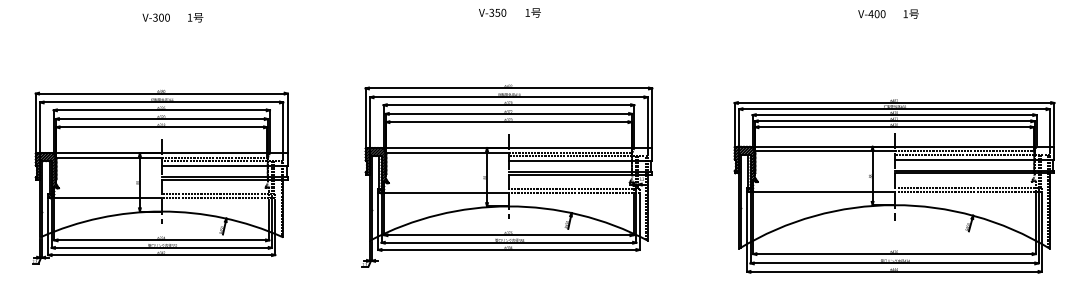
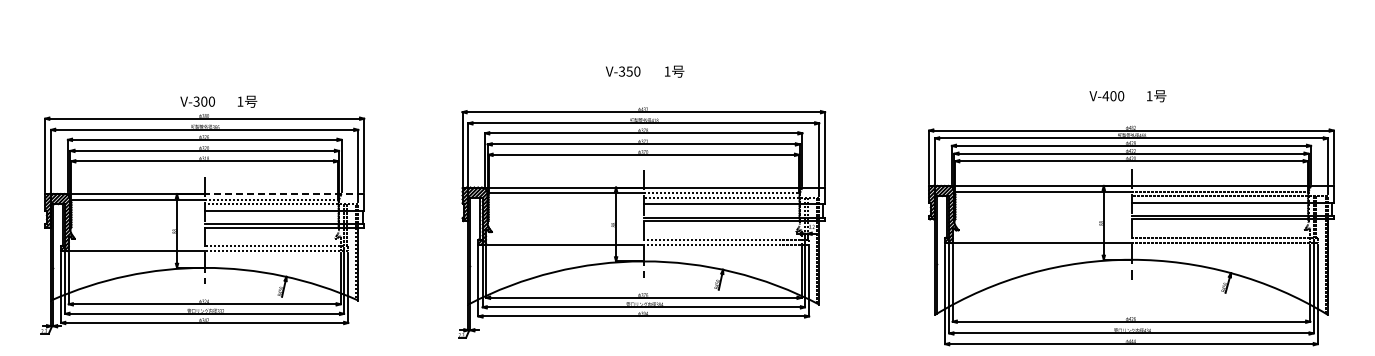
text: (510, 12) -> (645, 71), moved
text: (888, 14) -> (1127, 96), moved
text: (172, 17) -> (218, 101), moved
line: (224, 153) -> (284, 194), solid -> dashed

